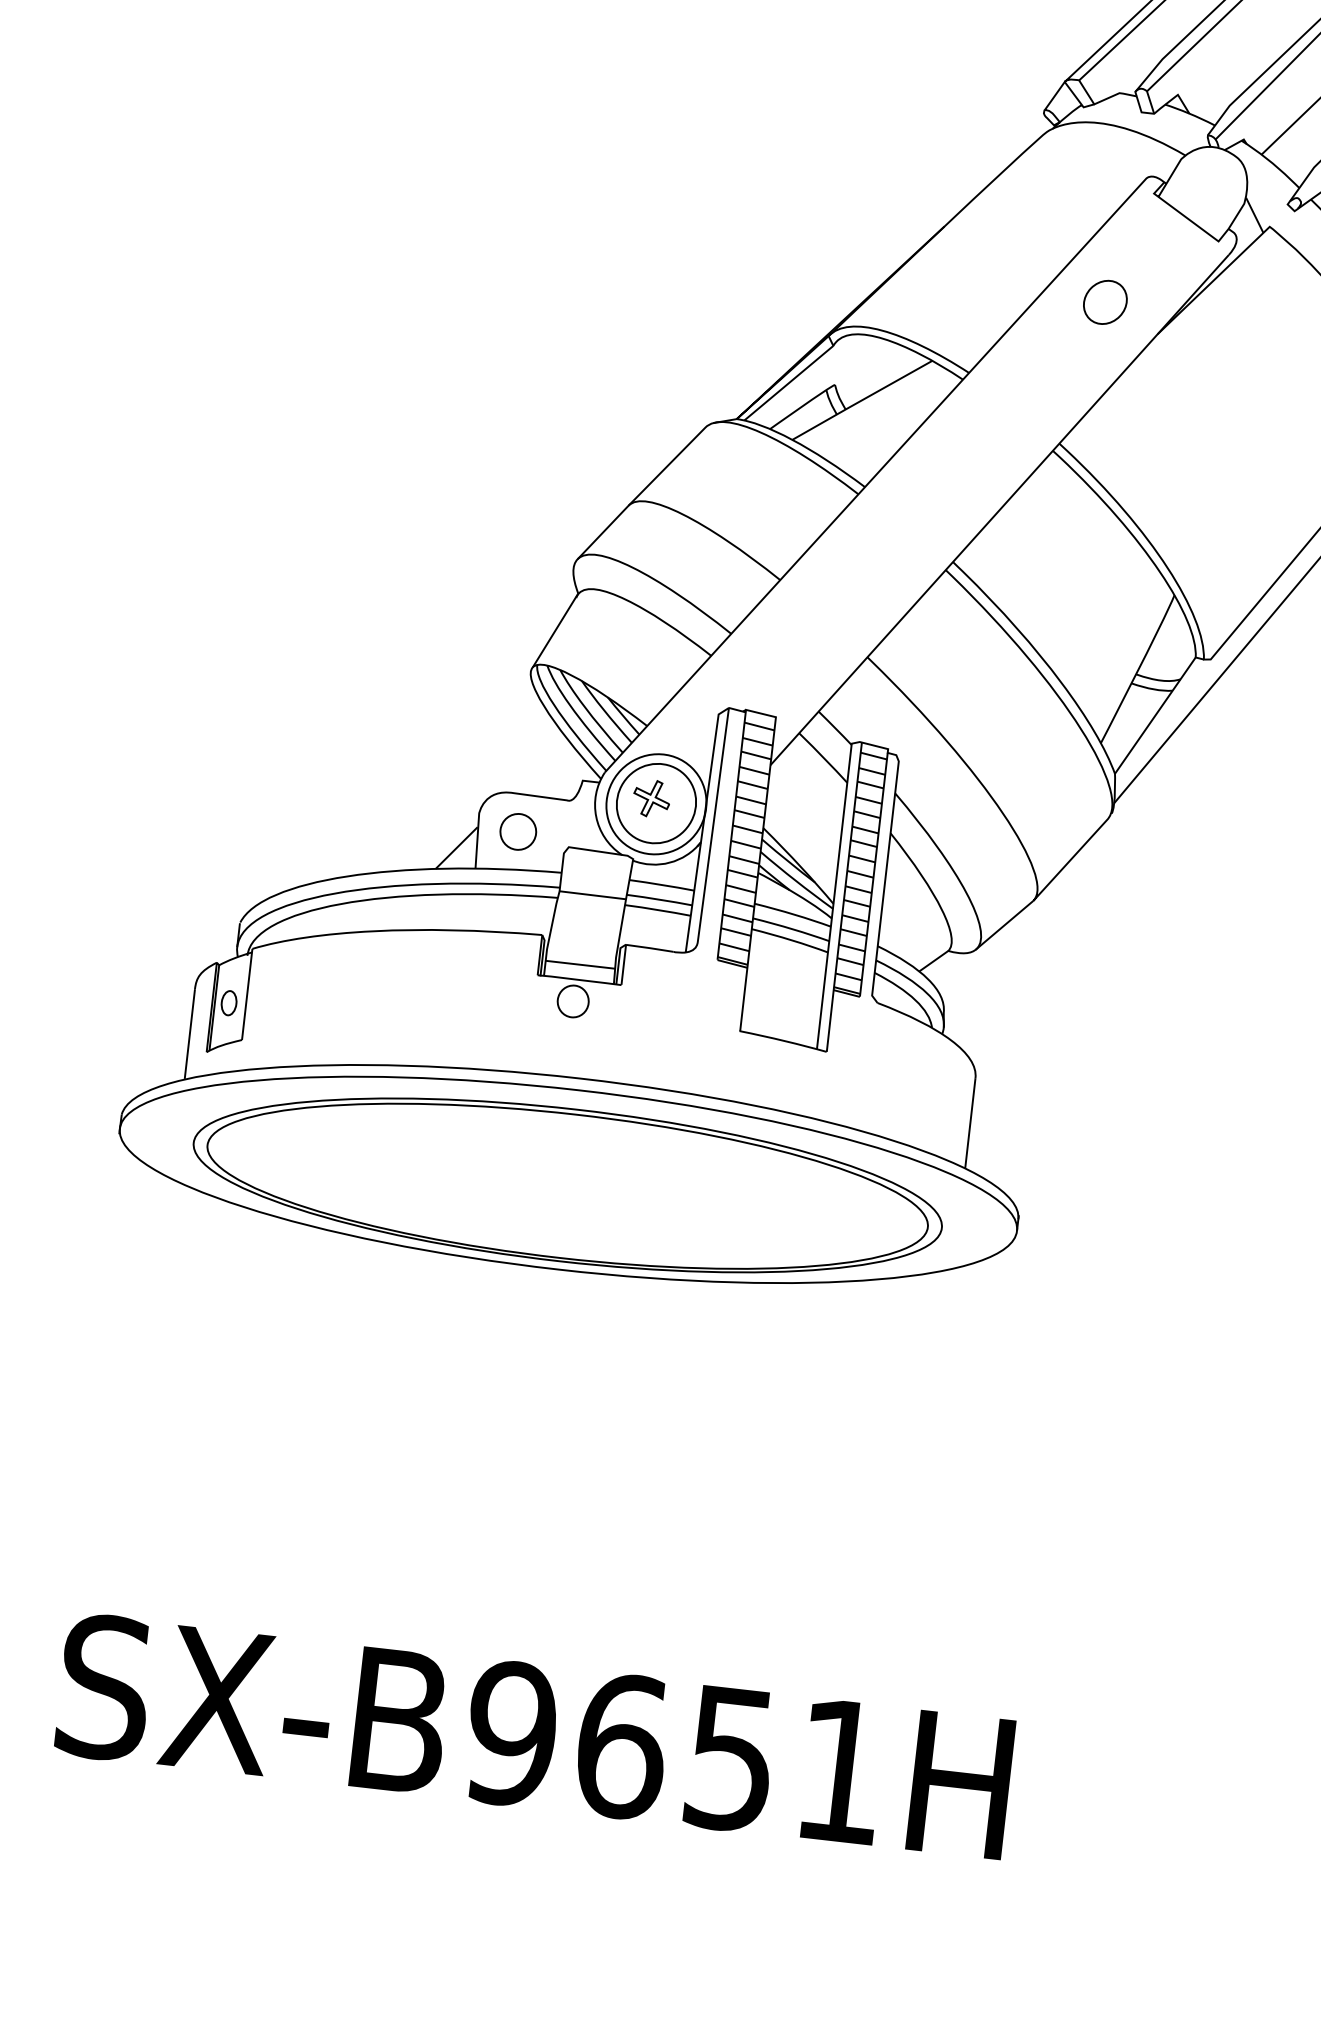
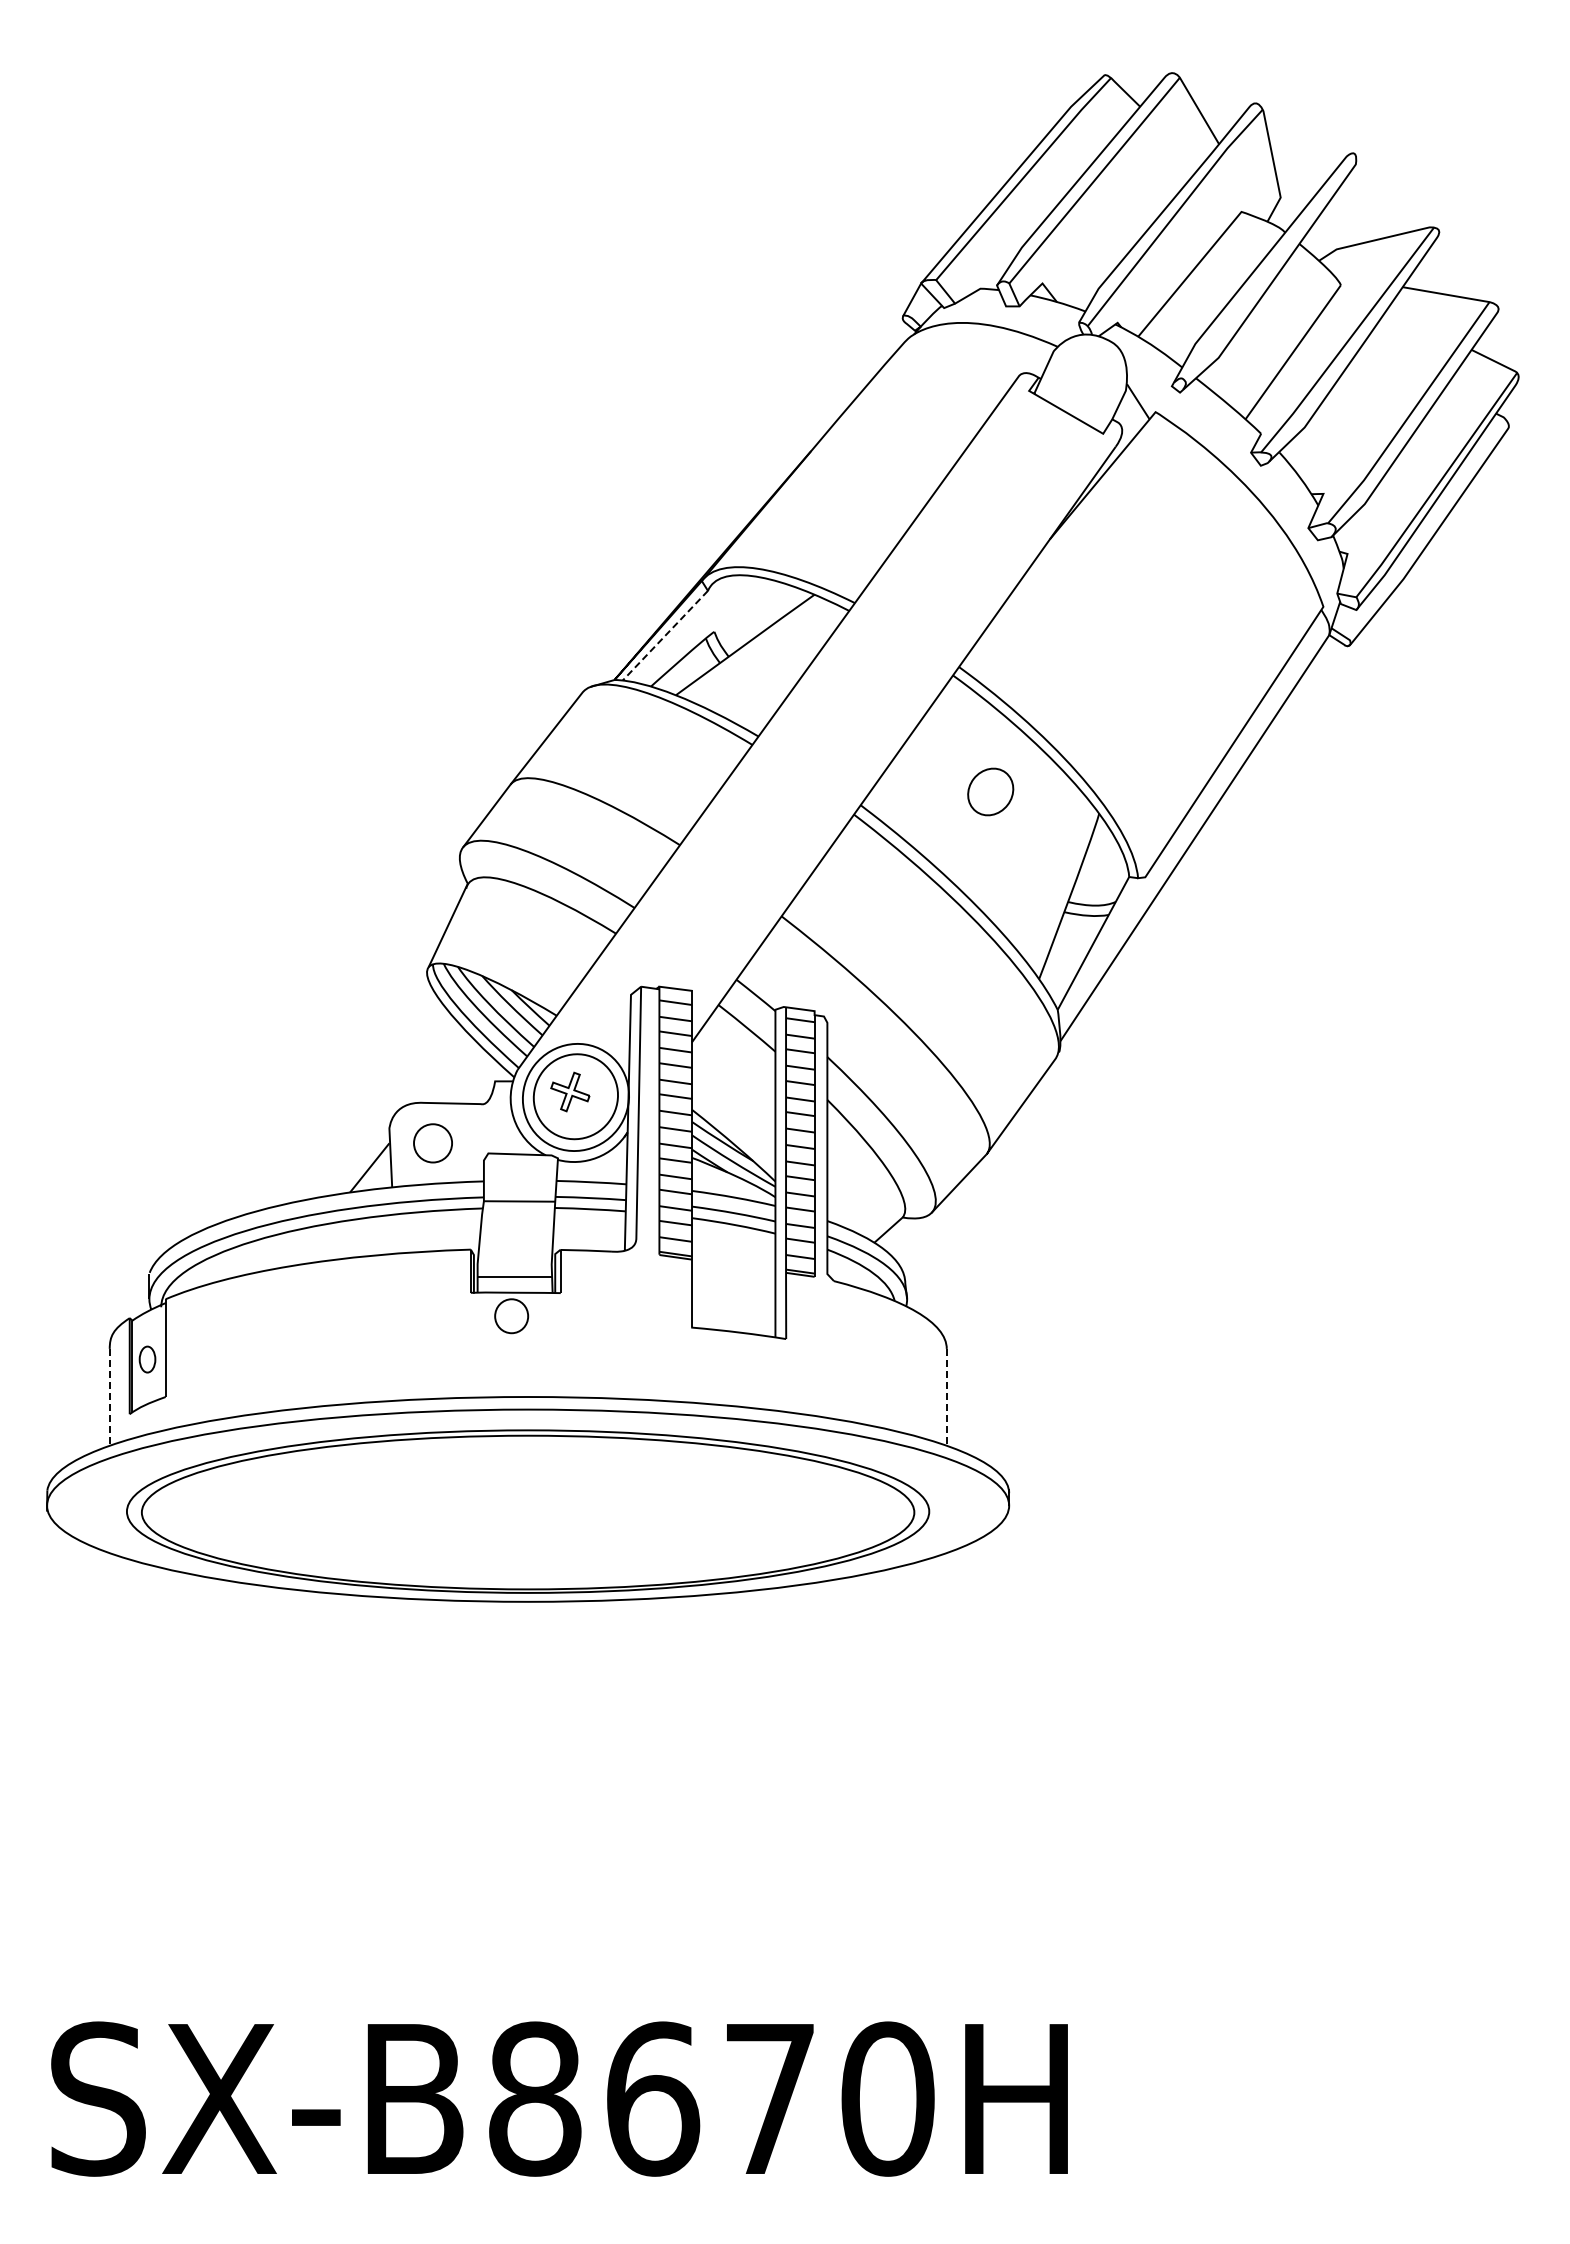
part: (1105, 301) -> (990, 791), moved
line: (789, 383) -> (665, 635), solid -> dashed
line: (189, 1034) -> (109, 1397), solid -> dashed
line: (970, 1123) -> (946, 1397), solid -> dashed
text: (676, 1752) -> (711, 2098), SX-B9651H -> SX-B8670H

